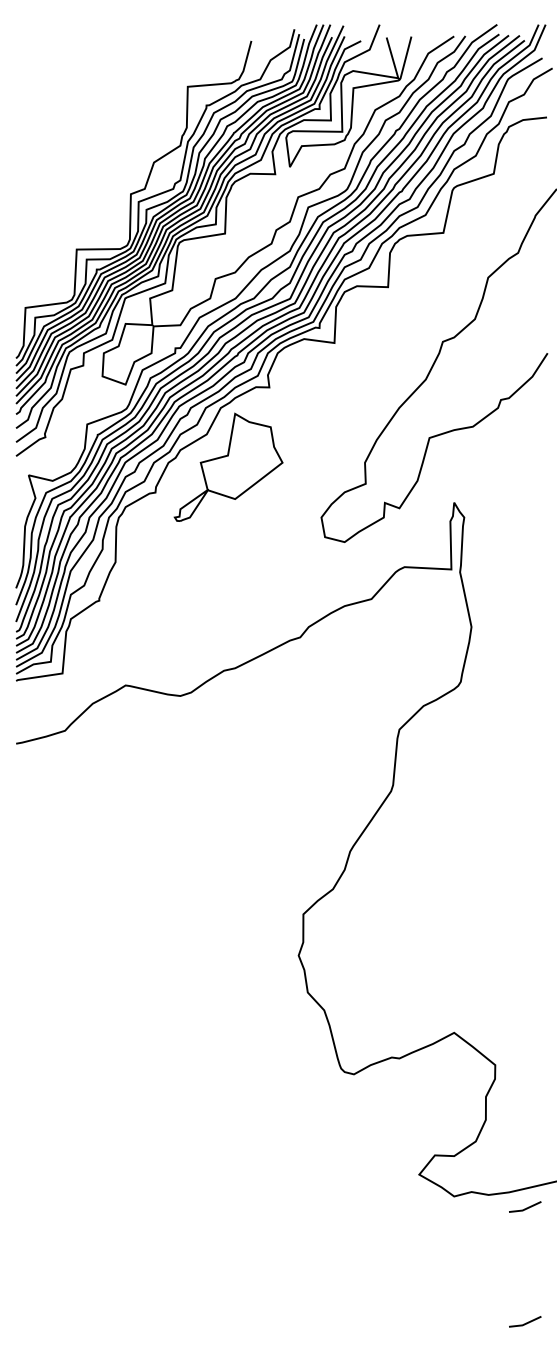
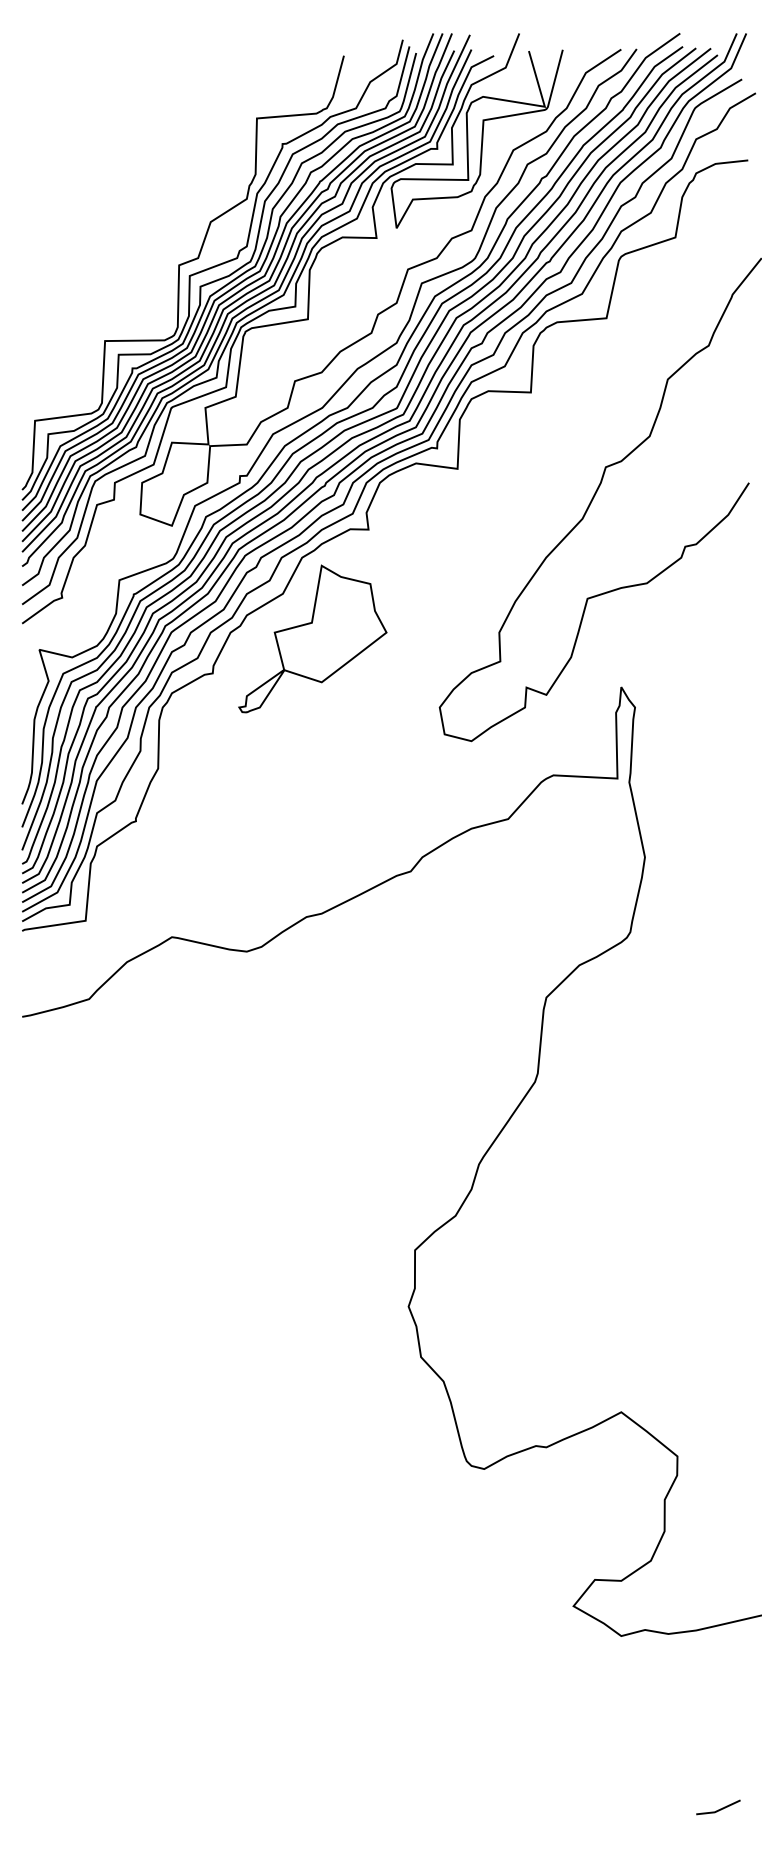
line: (525, 1208) -> (718, 1652), removed

